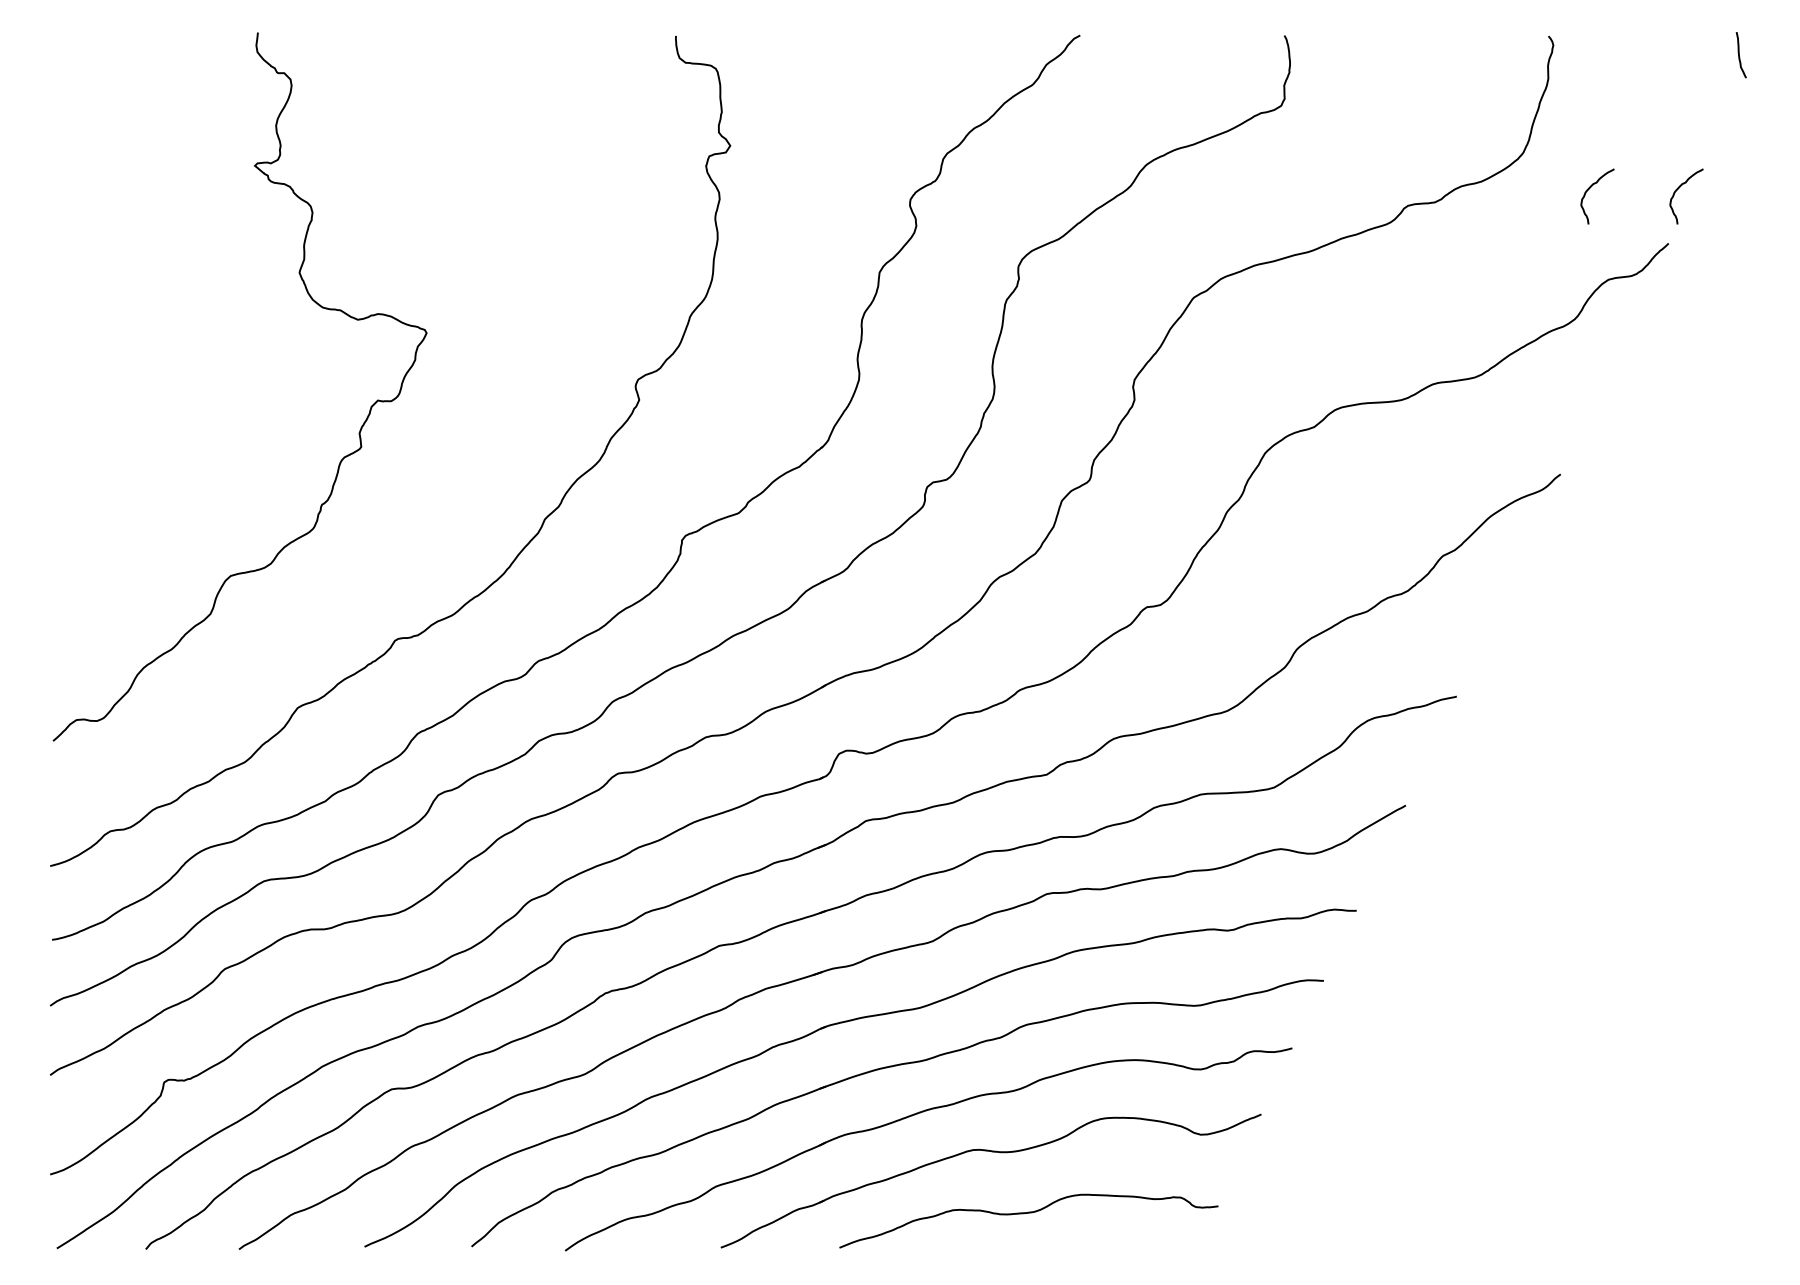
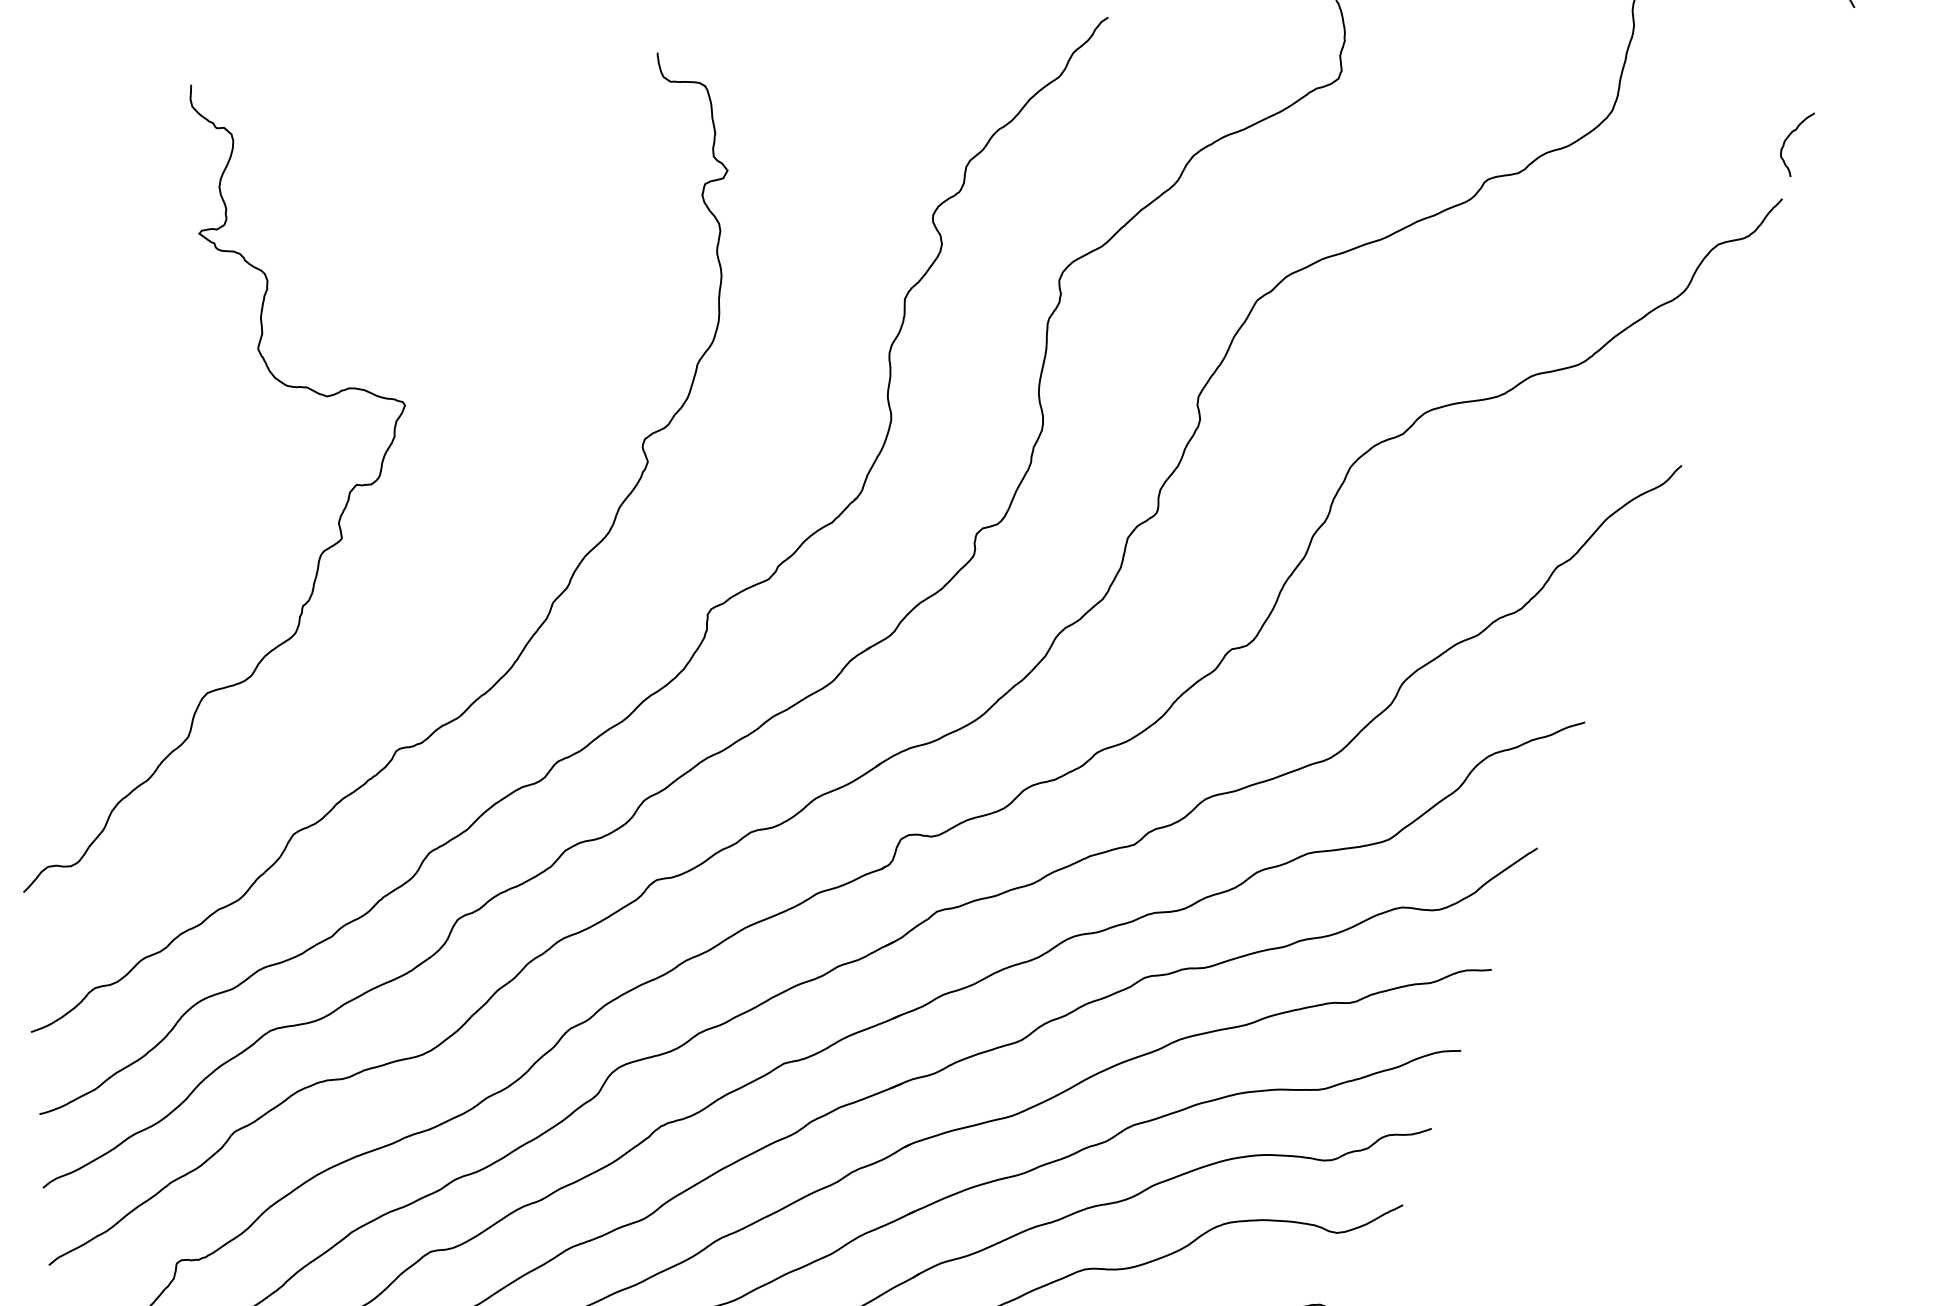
curve: (1590, 188) -> (1690, 144), removed

